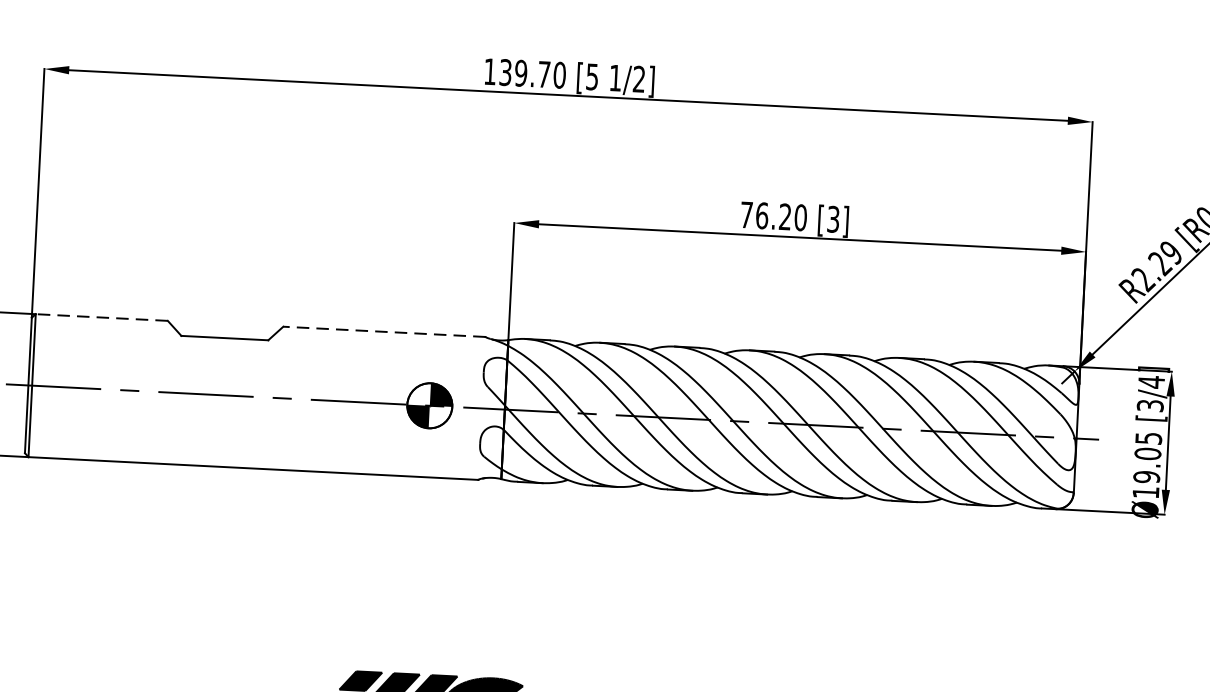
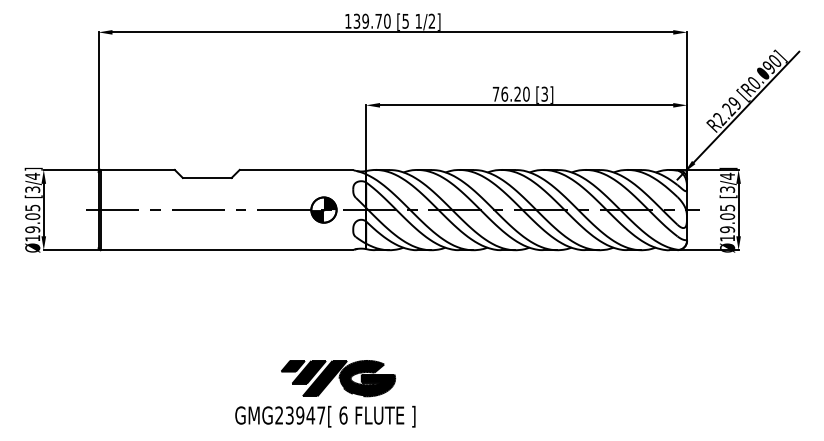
line: (101, 316) -> (137, 169), dashed -> solid
line: (384, 331) -> (296, 169), dashed -> solid

